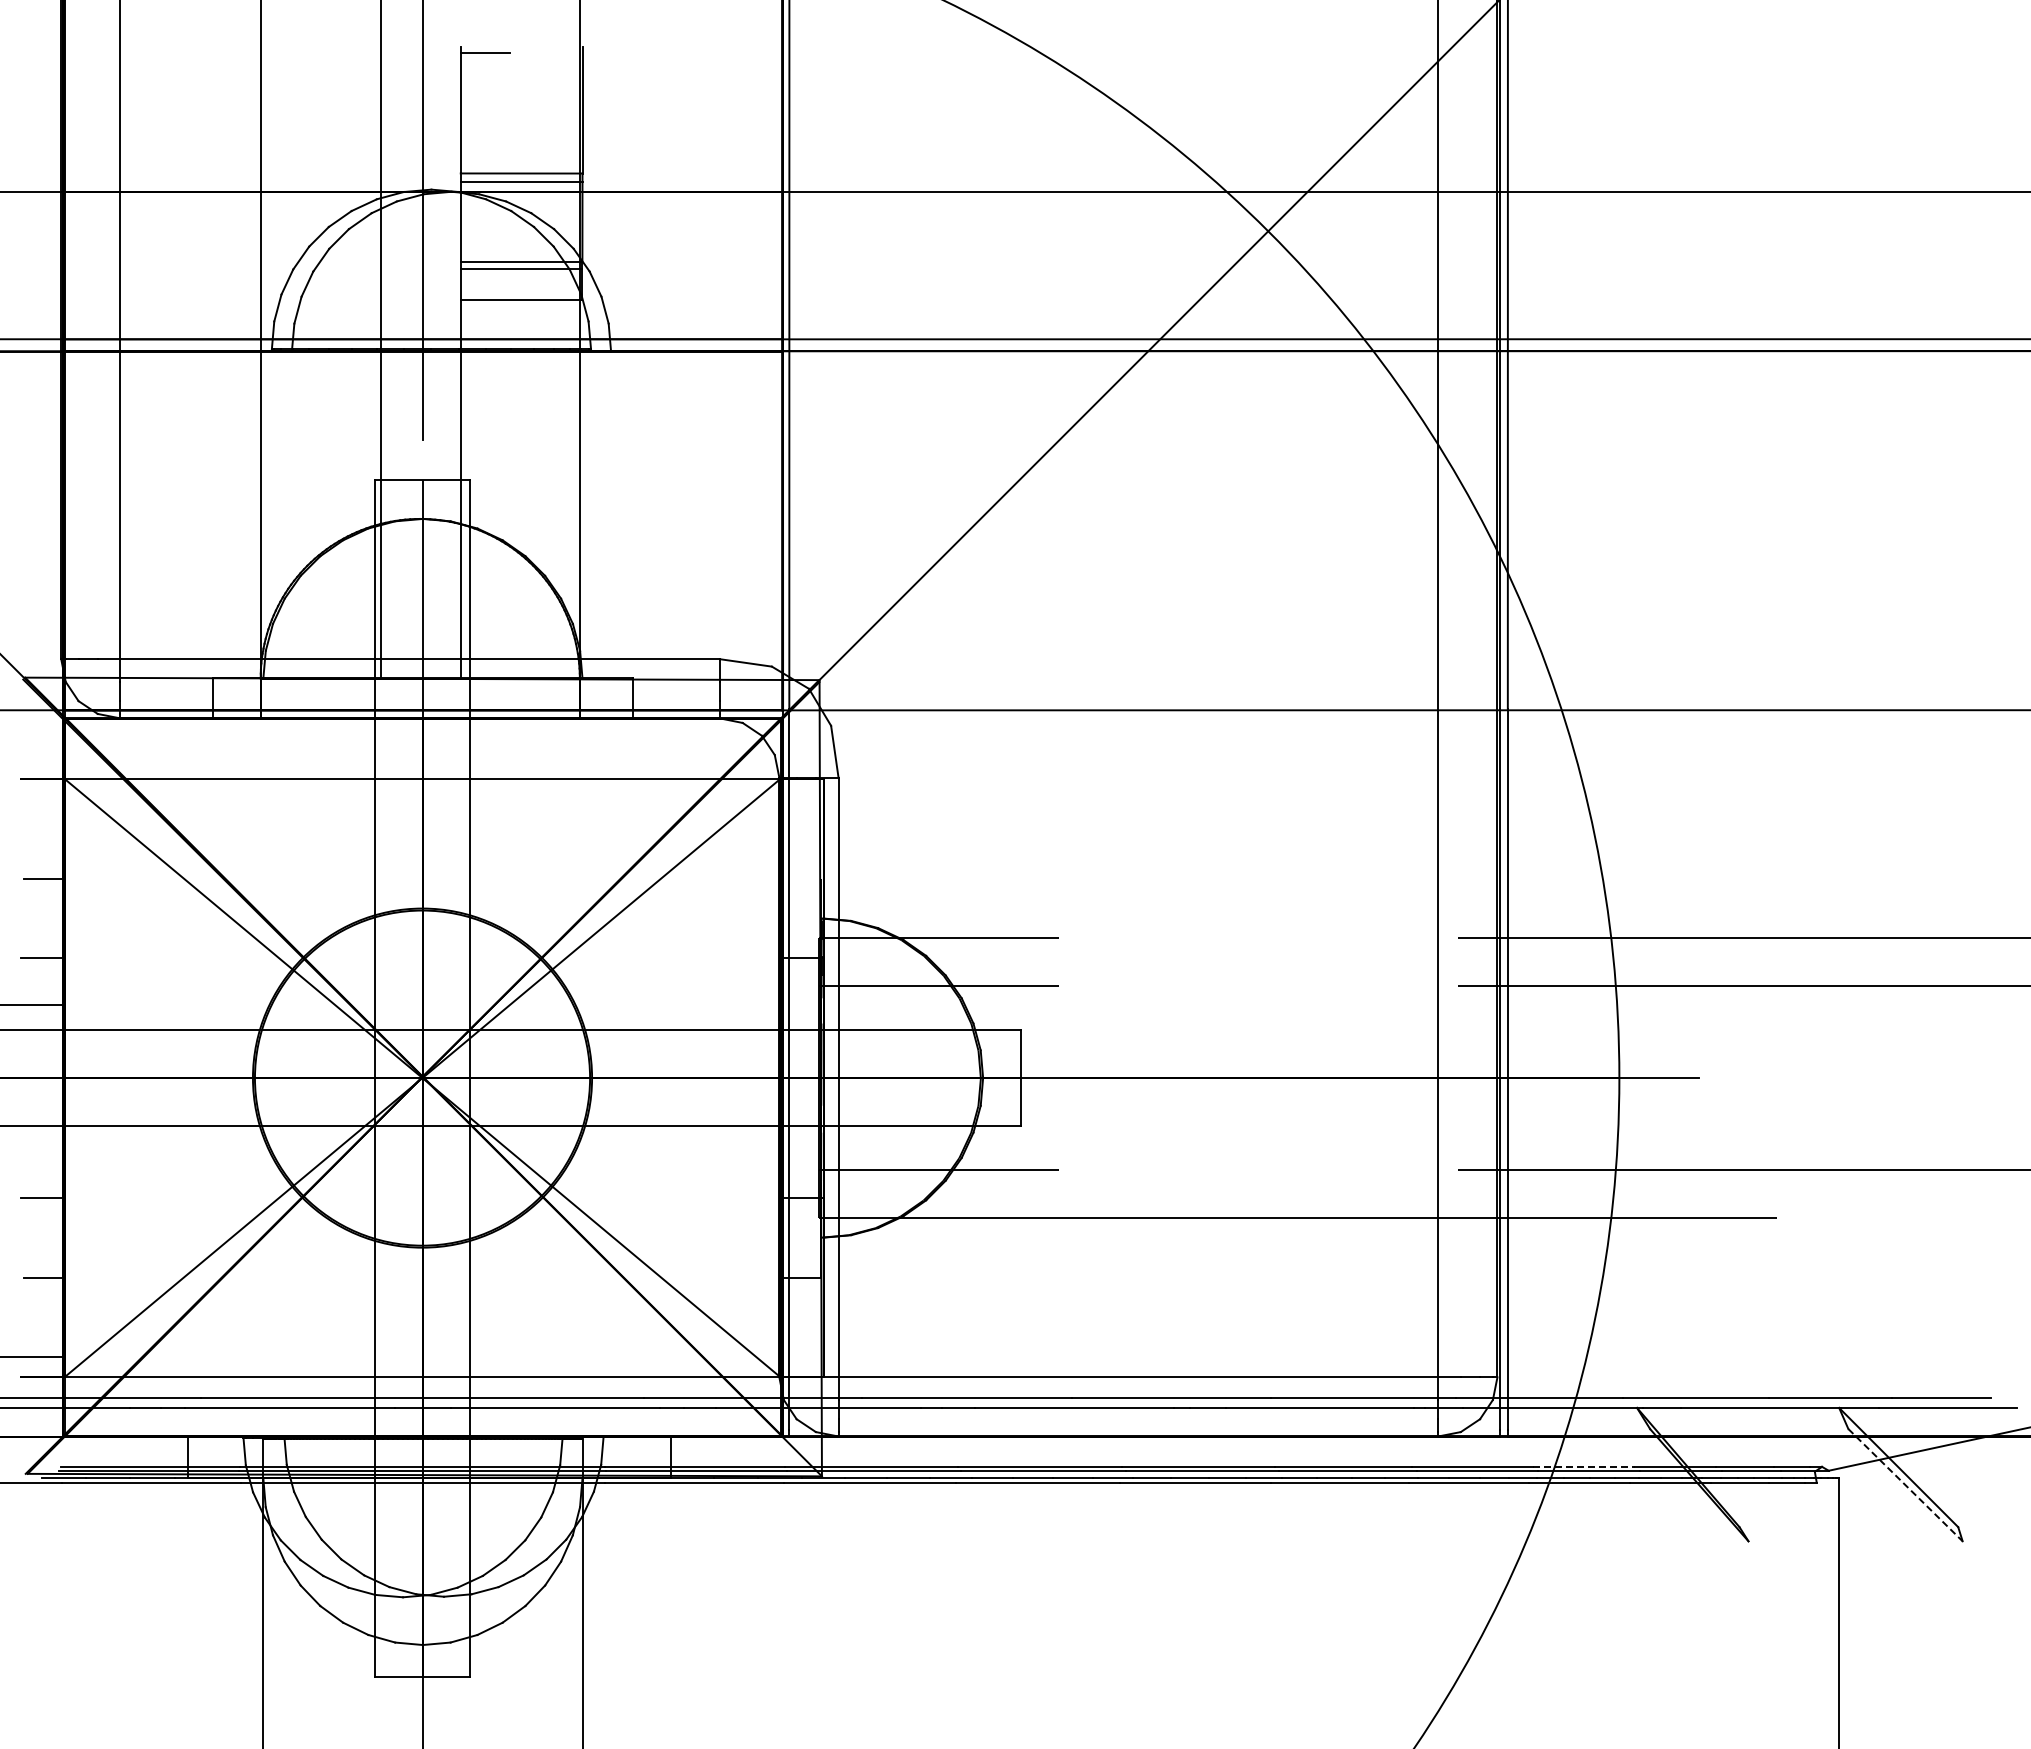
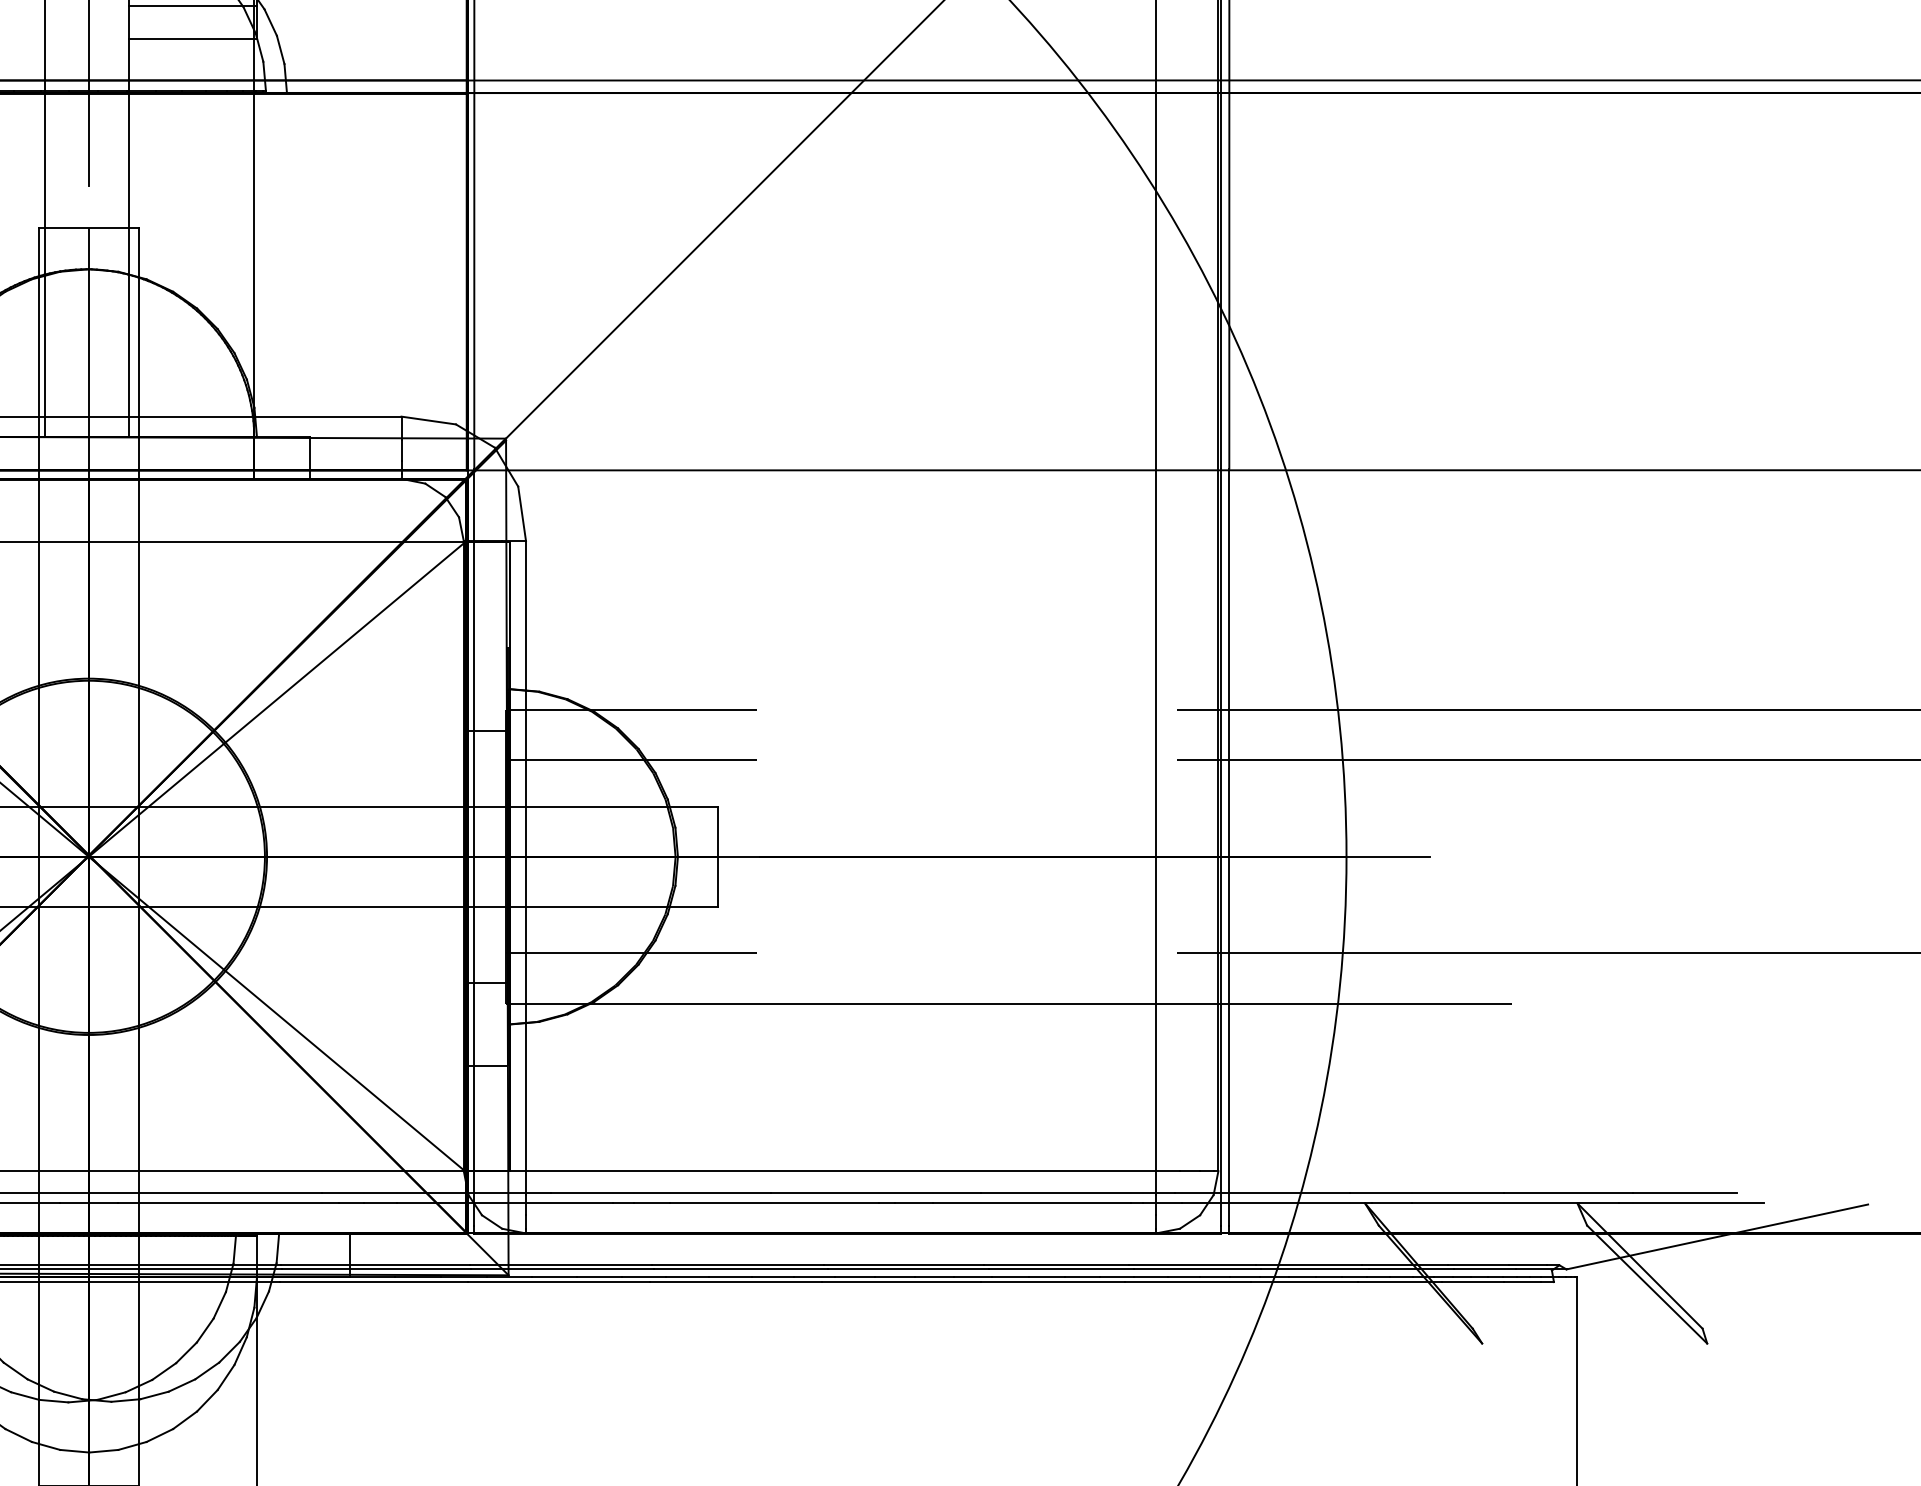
line: (1583, 1466) -> (1308, 1264), dashed -> solid
line: (1905, 1485) -> (1647, 1284), dashed -> solid

